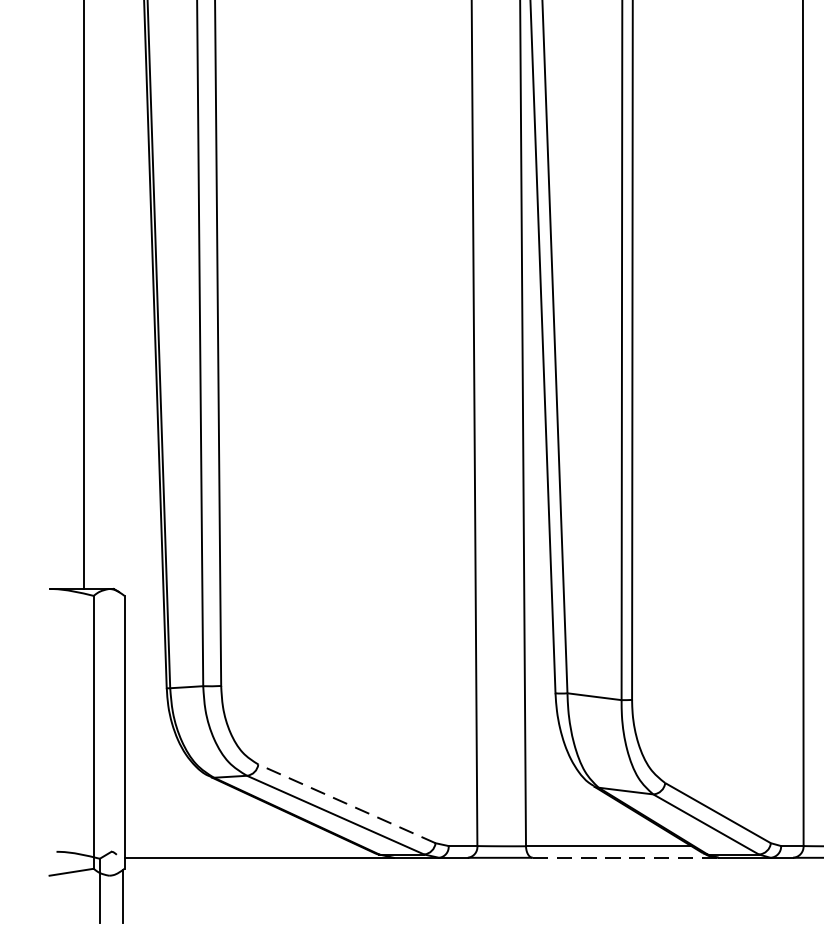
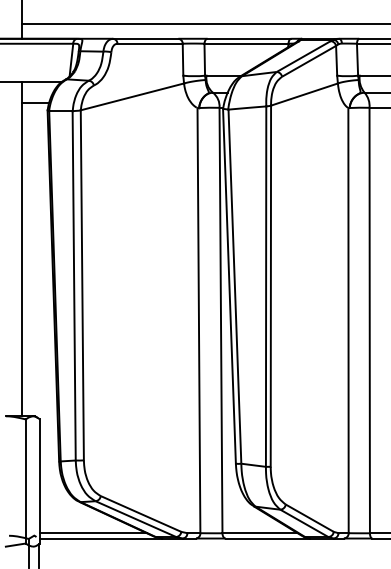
line: (347, 802) -> (141, 513), dashed -> solid
line: (240, 846) -> (92, 533), added
line: (627, 857) -> (268, 538), dashed -> solid

